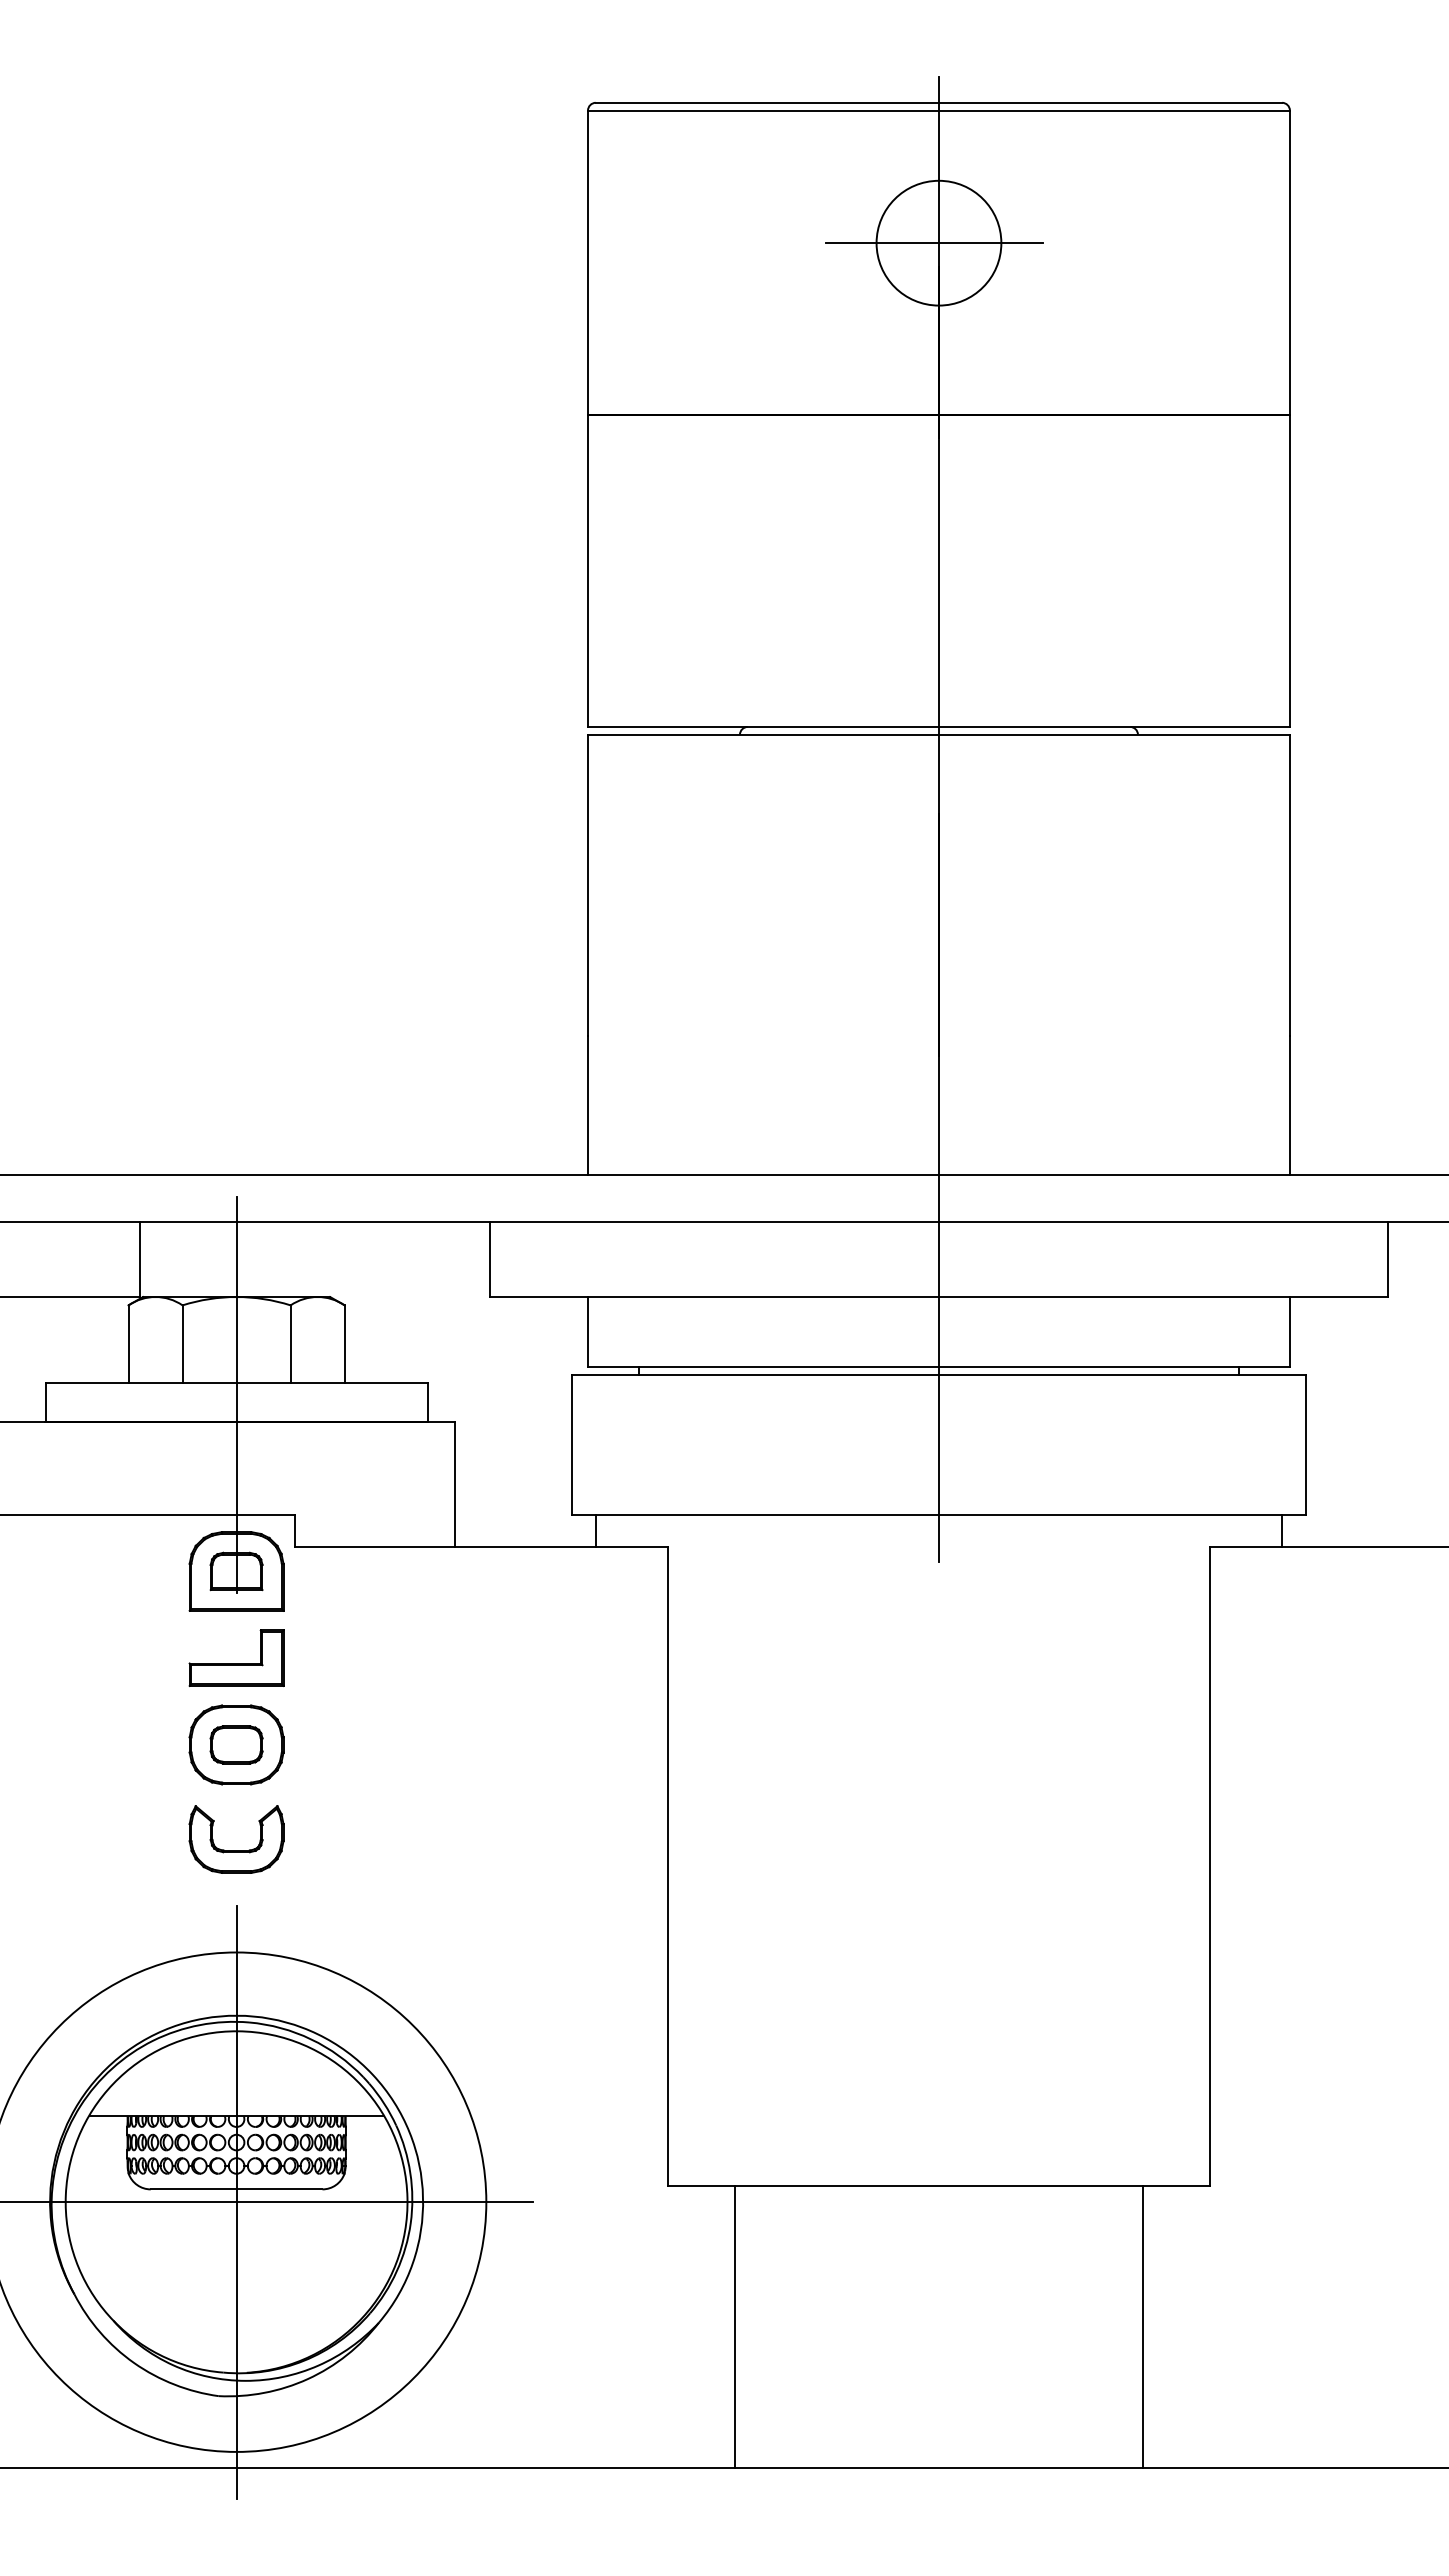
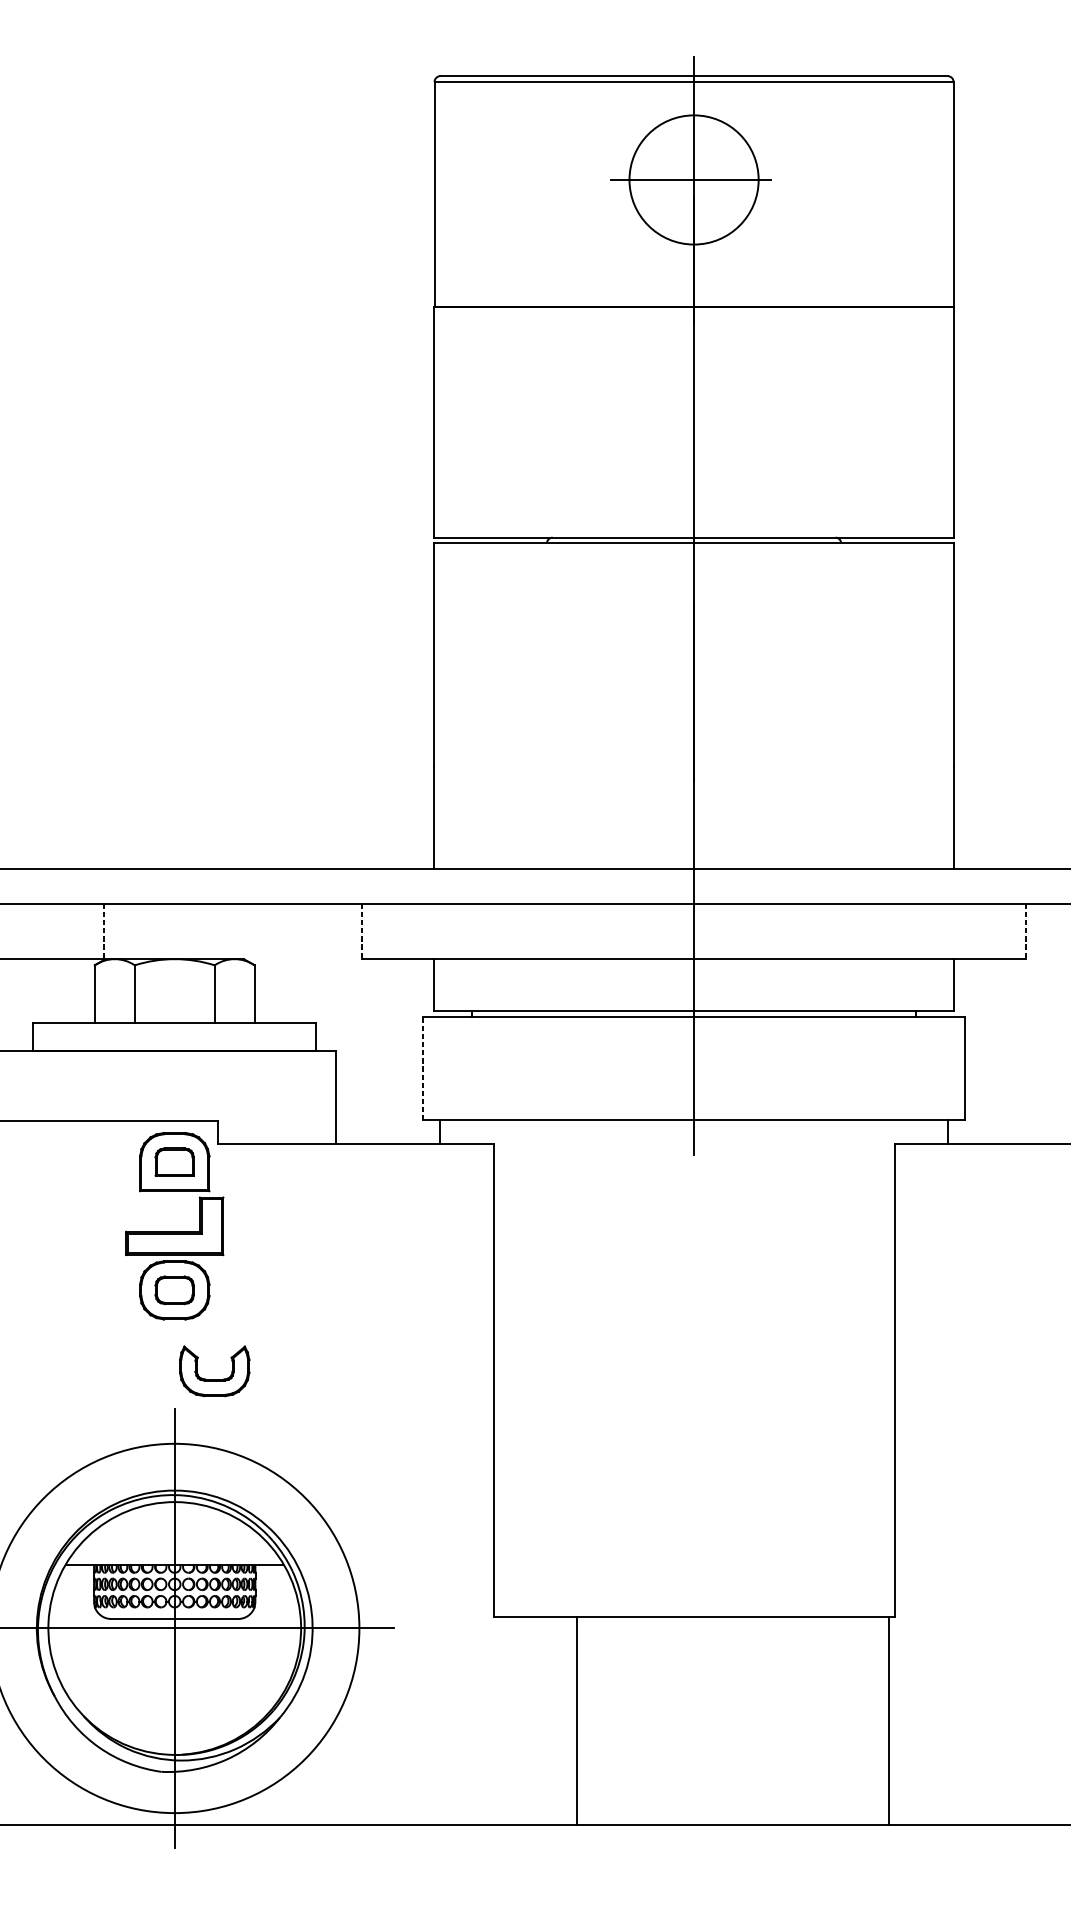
circle: (938, 242) -> (693, 179), size x1.4
line: (140, 1259) -> (103, 931), solid -> dashed
line: (489, 1260) -> (361, 932), solid -> dashed
line: (1388, 1260) -> (1026, 932), solid -> dashed
line: (236, 1395) -> (174, 1031), removed
line: (572, 1444) -> (423, 1068), solid -> dashed
part: (236, 1657) -> (174, 1225), size x1.4
part: (236, 1850) -> (214, 1379), moved
line: (734, 2326) -> (576, 1720), moved
line: (1143, 2326) -> (889, 1720), moved

